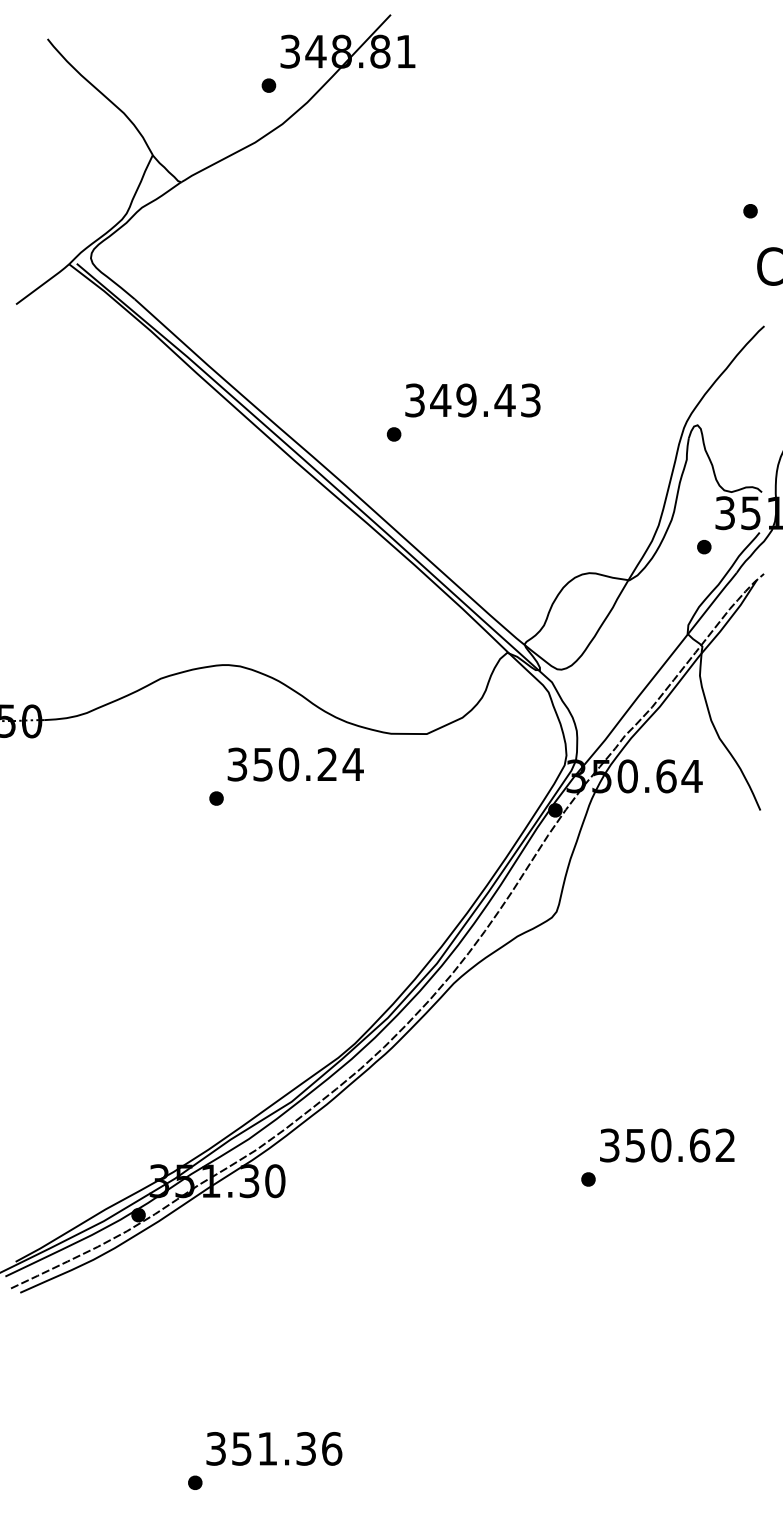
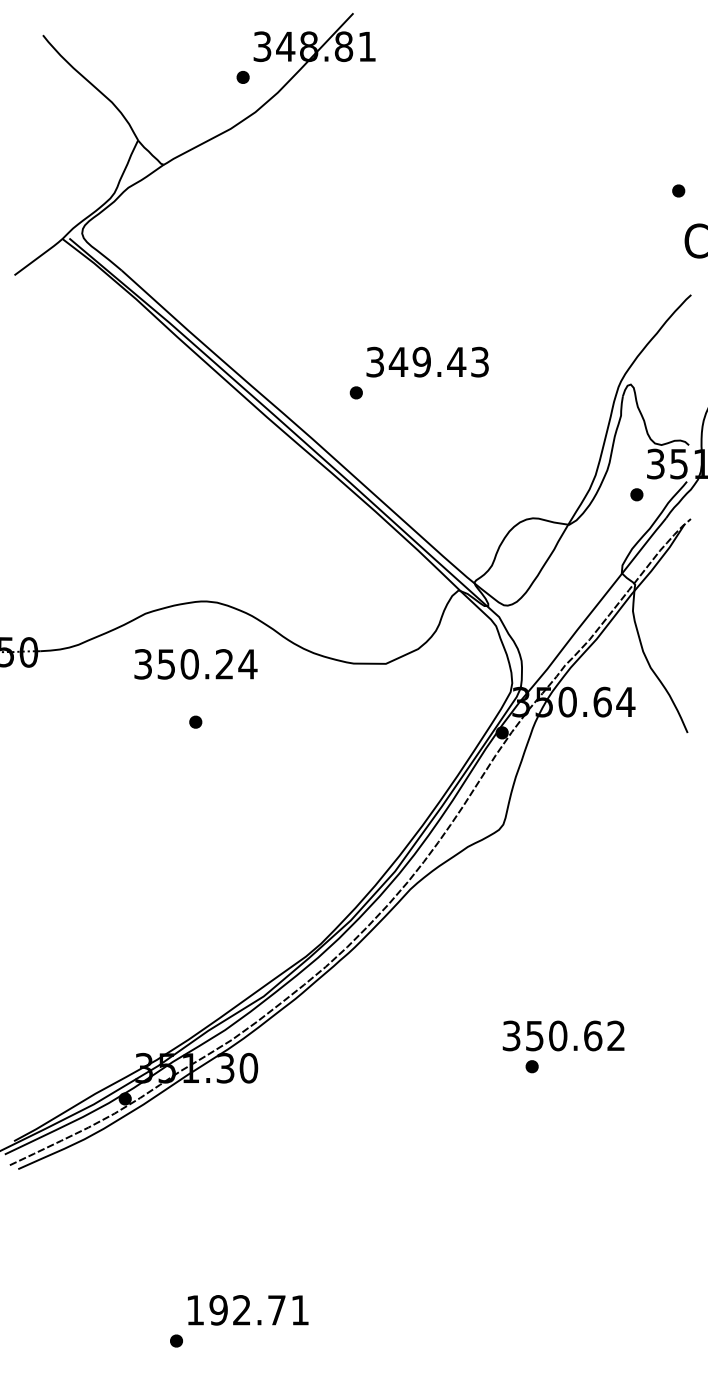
text: (295, 764) -> (195, 664), moved
text: (667, 1145) -> (563, 1035), moved
text: (274, 1448) -> (248, 1309), 351.36 -> 192.71

